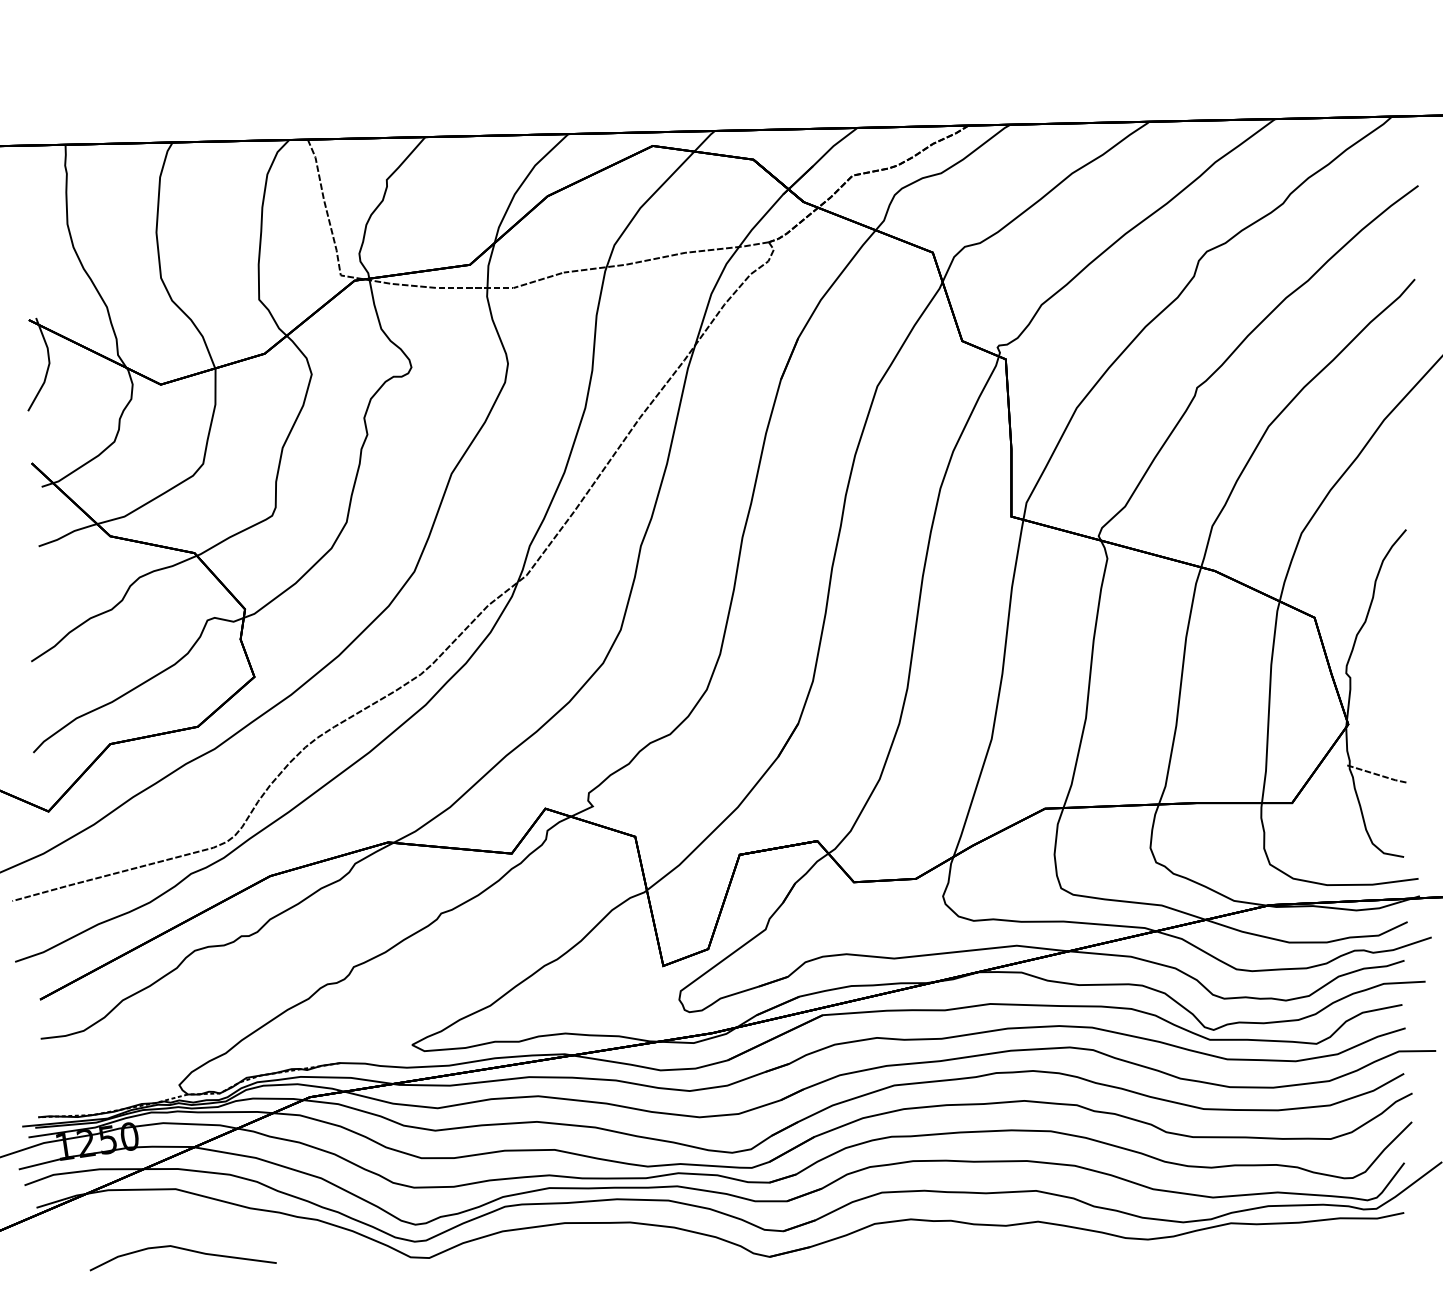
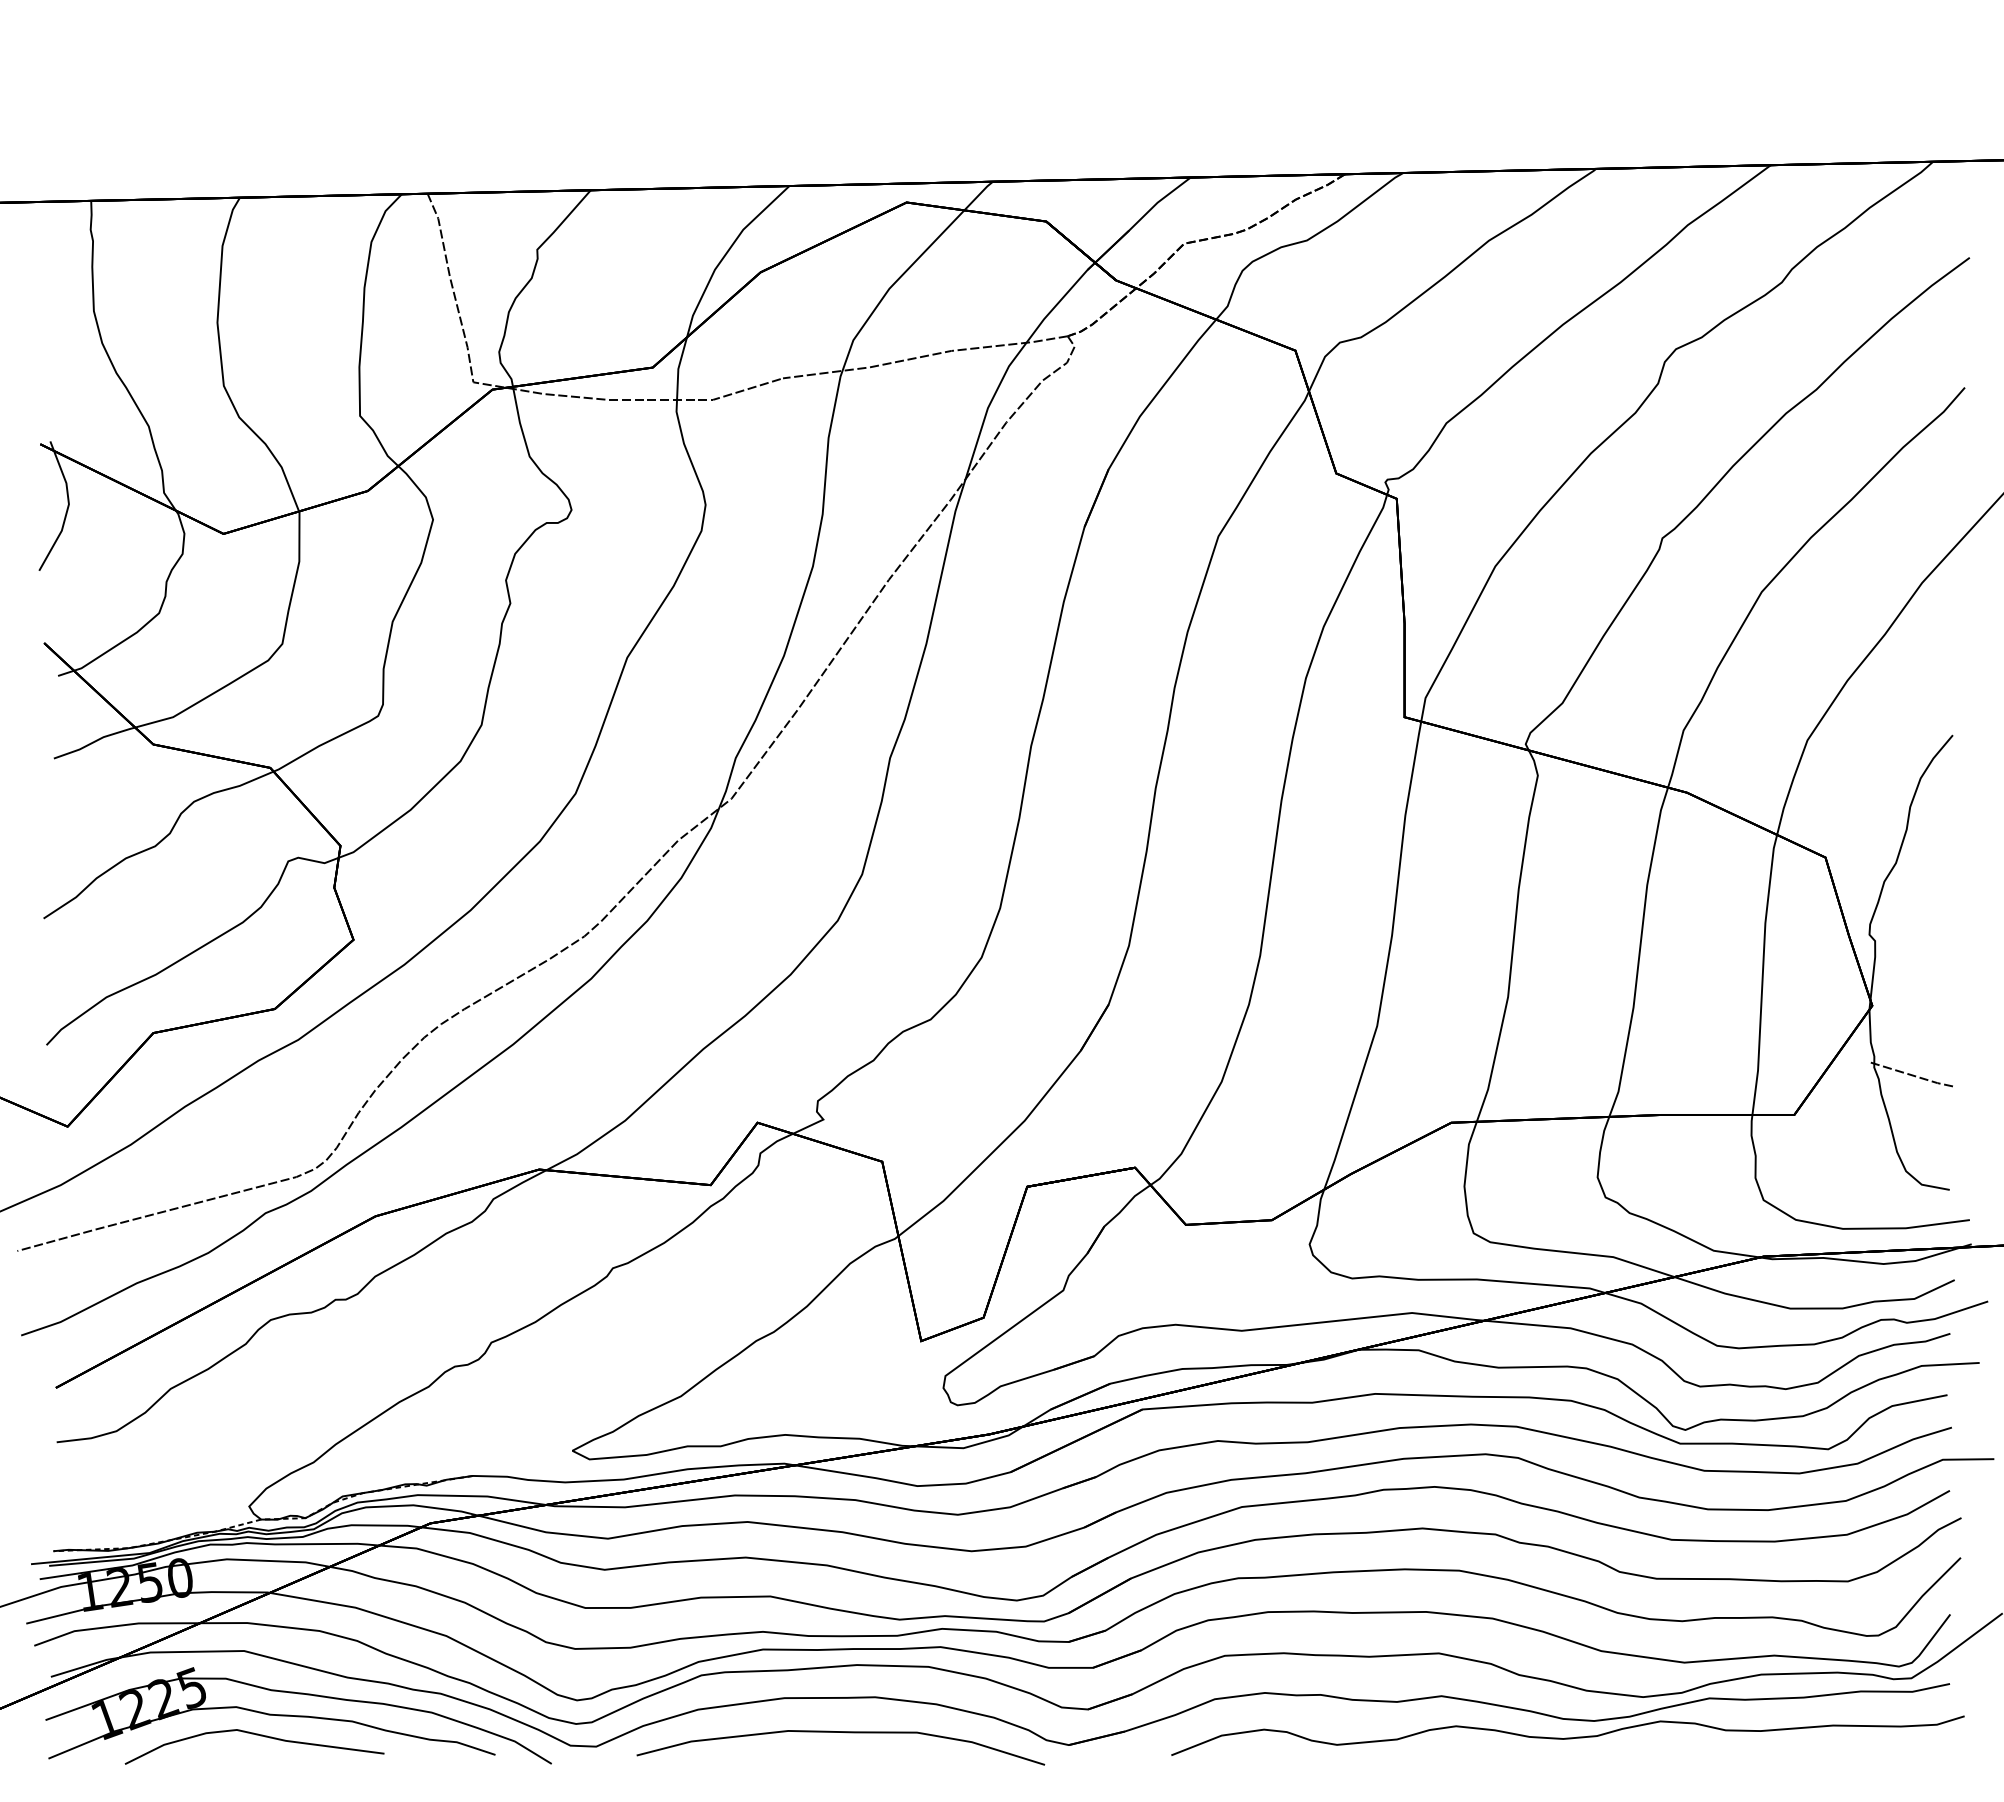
part: (214, 1235) -> (298, 1715), added
curve: (605, 1247) -> (840, 1732), added
curve: (1128, 1251) -> (1567, 1737), added

